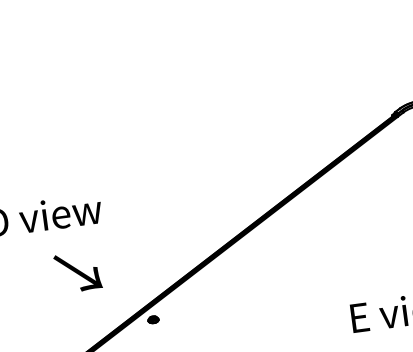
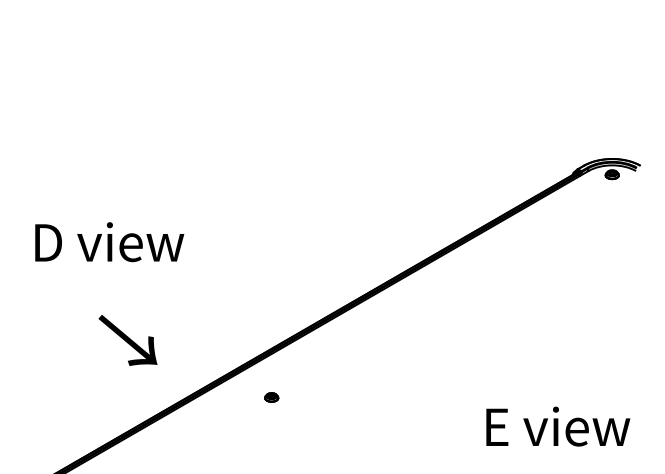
text: (77, 272) -> (127, 340), moved
part: (153, 319) -> (271, 397), moved

